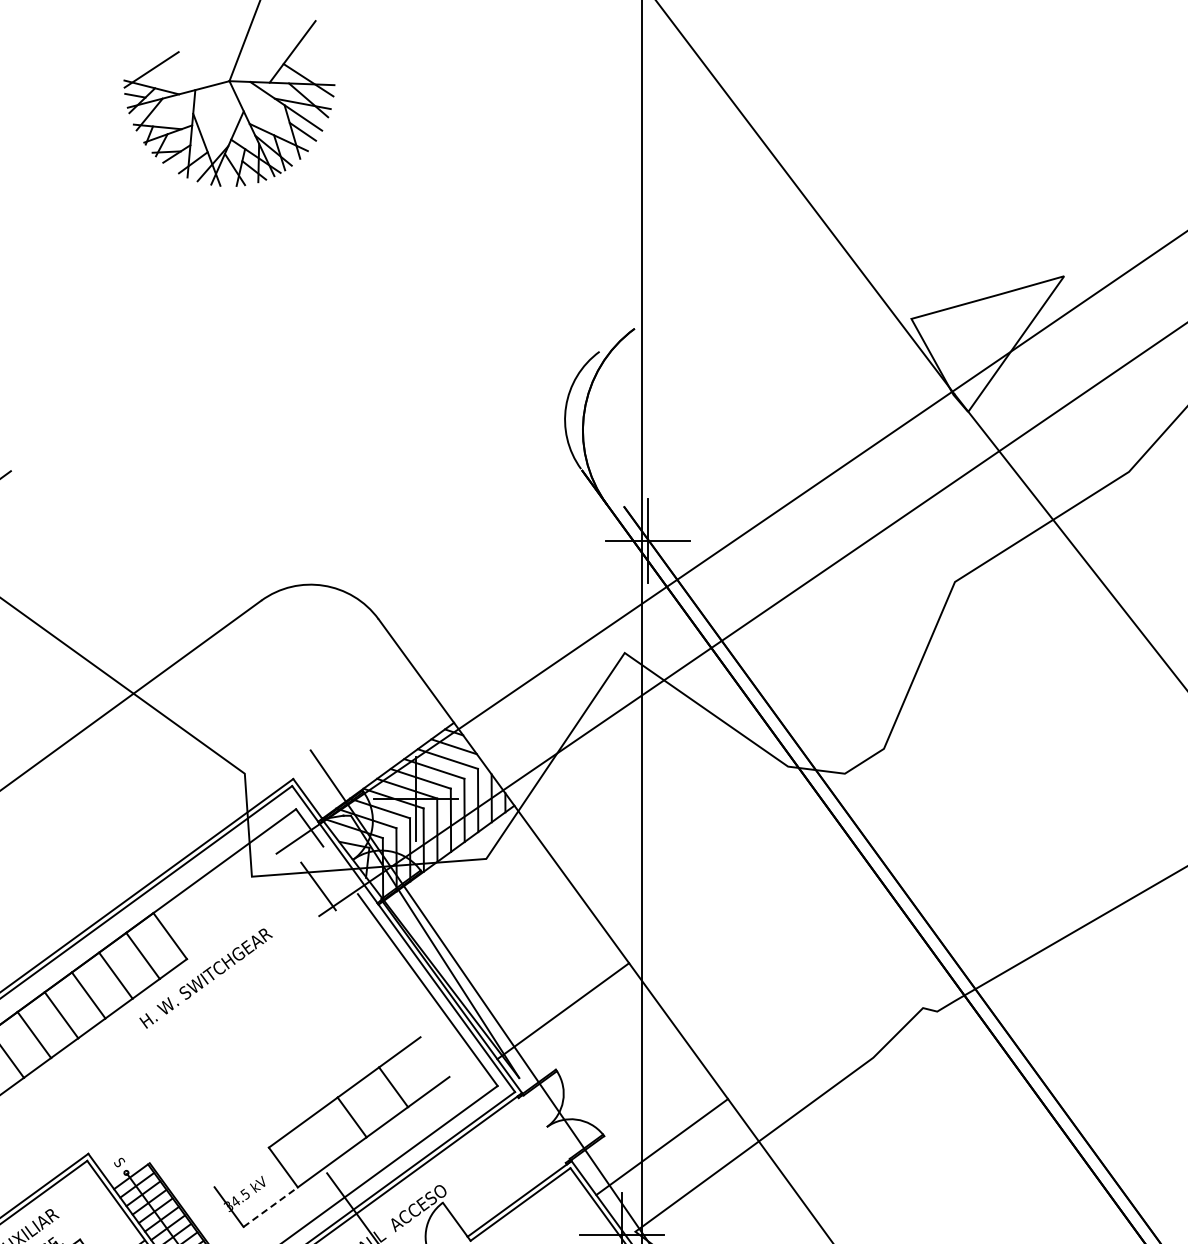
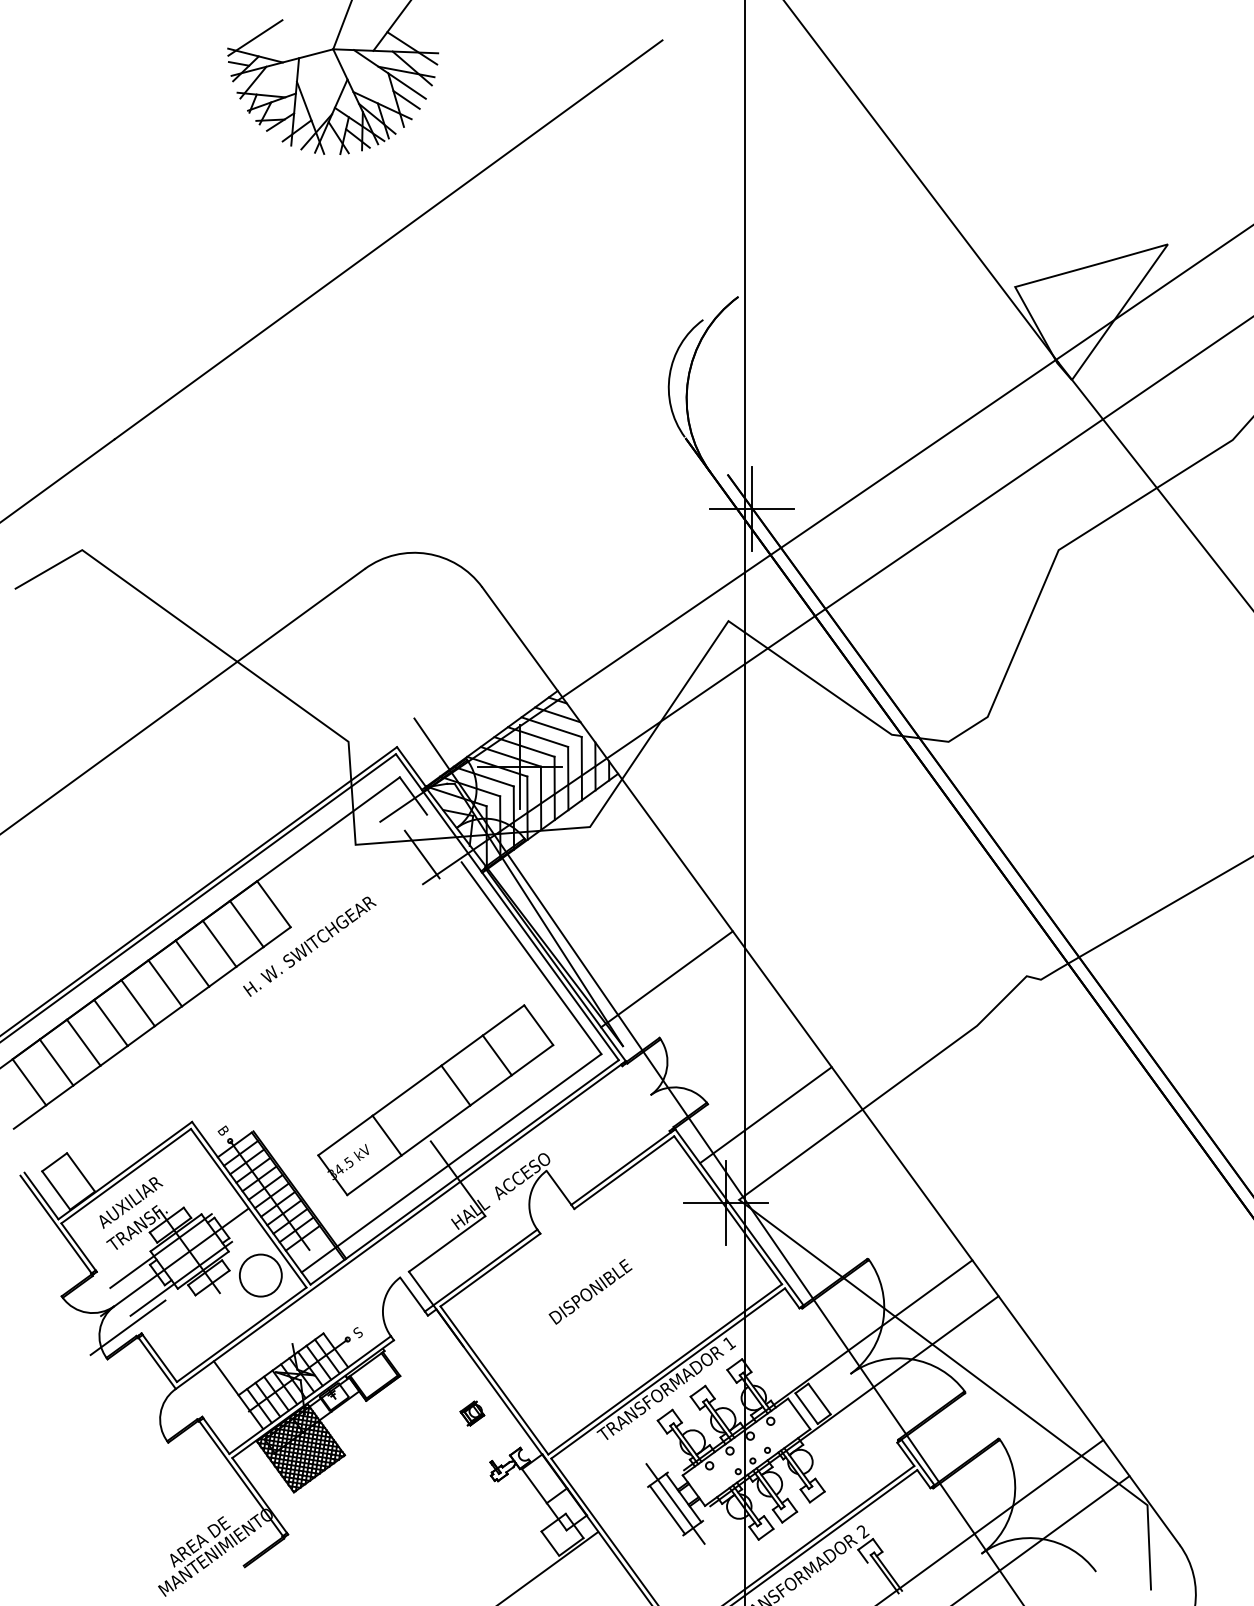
line: (284, 271) -> (388, 239), added
line: (434, 1057) -> (538, 1025), added
text: (118, 1162) -> (222, 1130), S -> B
line: (241, 1167) -> (345, 1135), added
line: (270, 1207) -> (374, 1175), dashed -> solid

